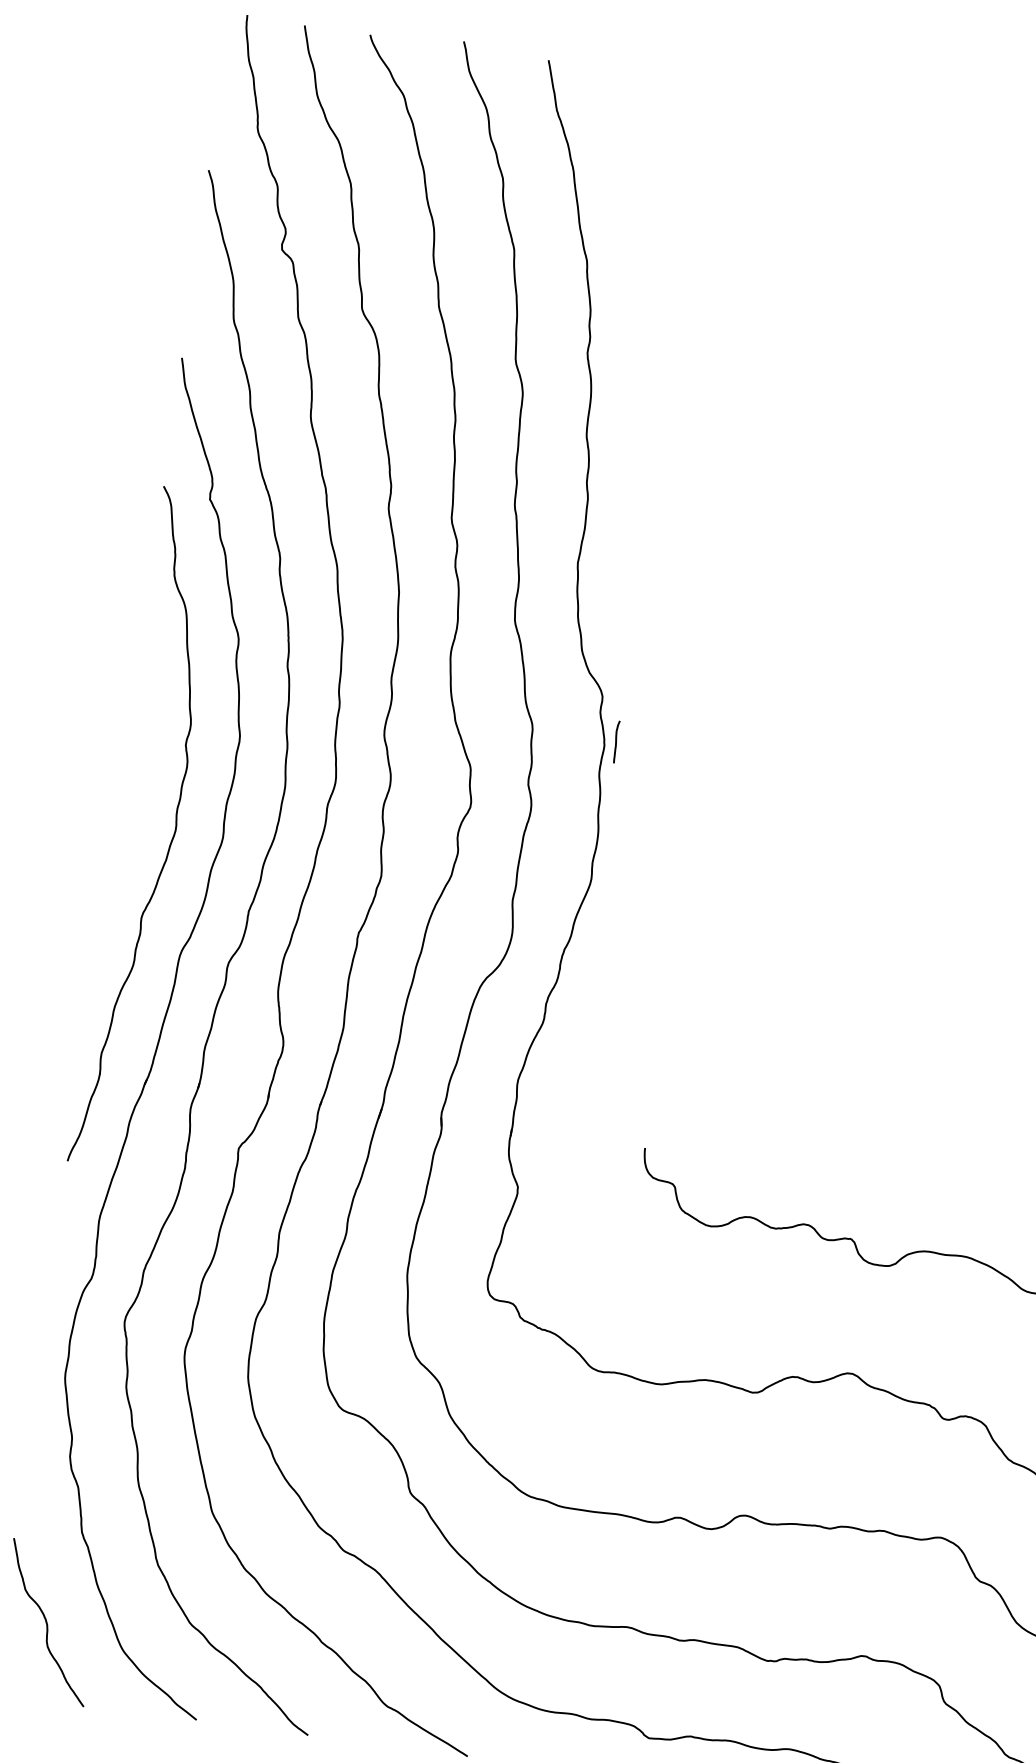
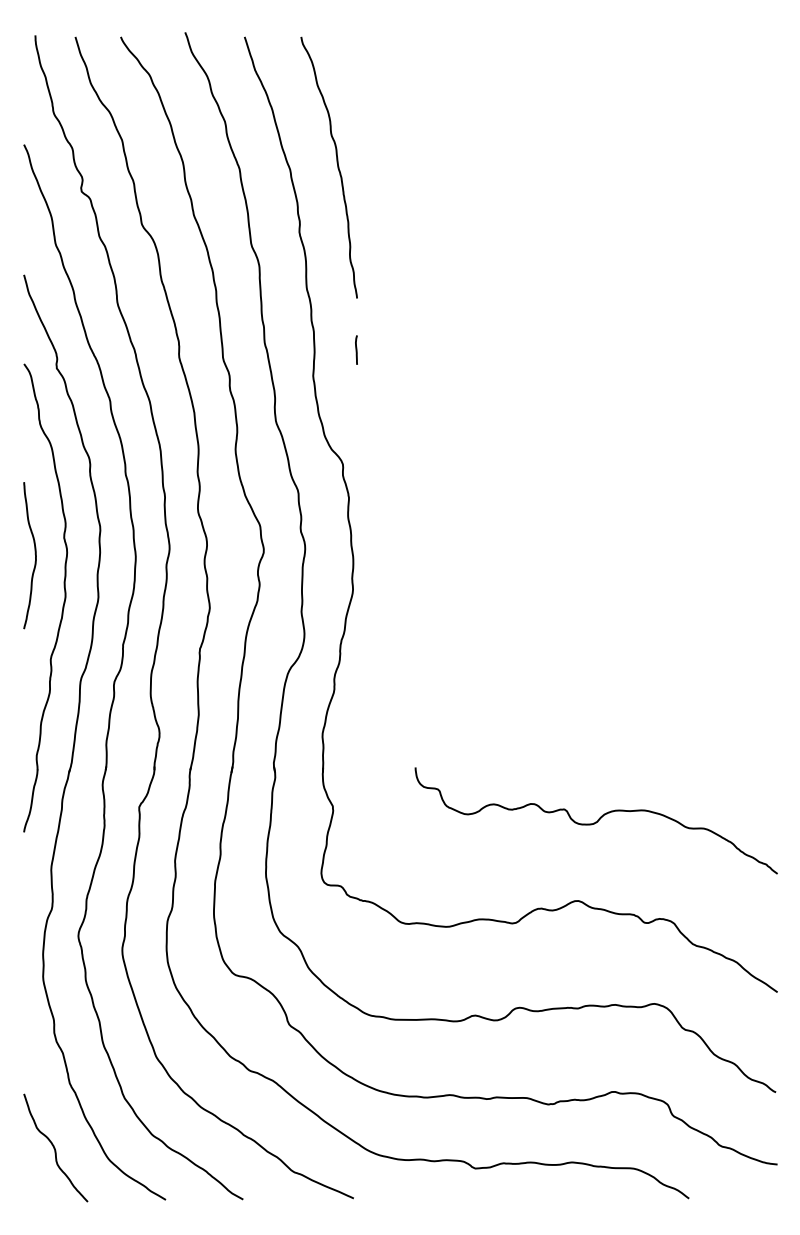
curve: (655, 261) -> (336, 163), added
line: (616, 741) -> (356, 349), moved
curve: (139, 762) -> (34, 554), added

